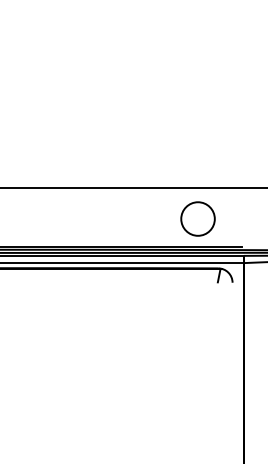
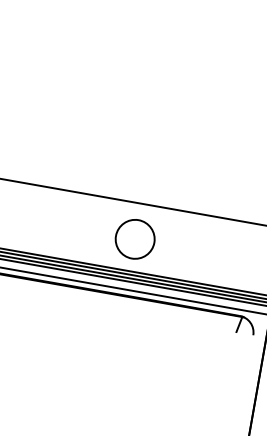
circle: (197, 218) -> (134, 238), moved

